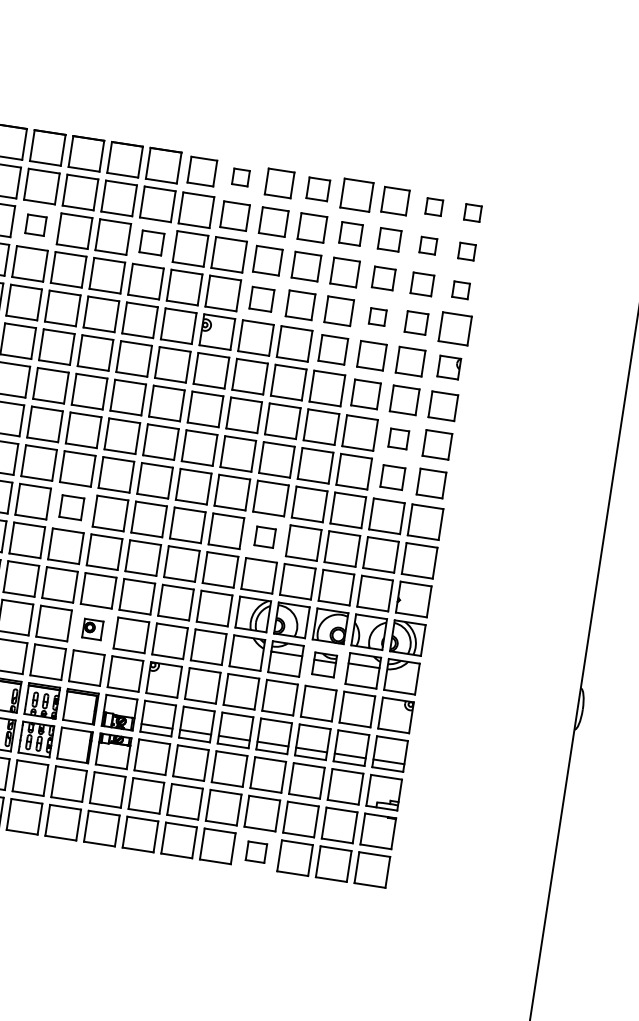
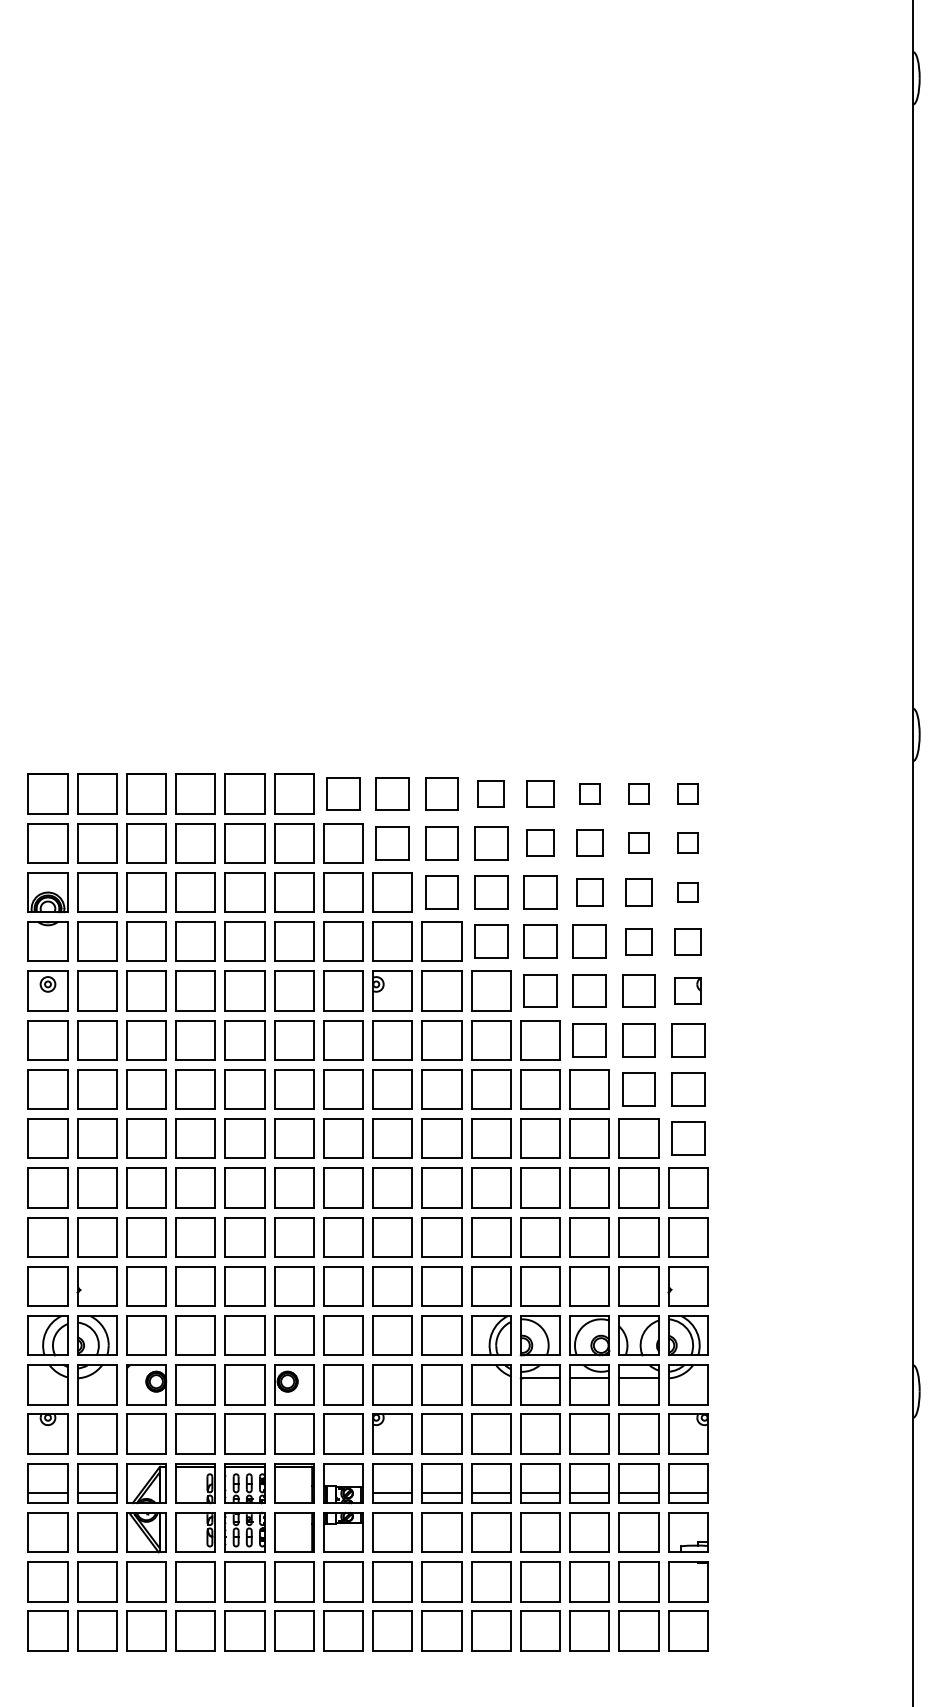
part: (240, 177) -> (392, 793), size x1.67
part: (357, 194) -> (540, 793), size x0.71
part: (395, 200) -> (589, 793), size x0.62
part: (35, 225) -> (146, 892), size x1.67
part: (152, 243) -> (294, 892), size x1.43
part: (261, 299) -> (441, 941), size x1.43
part: (377, 316) -> (589, 941), size x1.67
part: (454, 328) -> (687, 941), size x0.71
part: (398, 438) -> (638, 1089), size x1.43
part: (392, 477) -> (638, 1138), size x1.43
part: (71, 507) -> (244, 1237), size x1.43
part: (265, 537) -> (491, 1237), size x1.67
part: (93, 629) -> (294, 1384), size x1.67
part: (324, 664) -> (589, 1384), size x1.43
part: (256, 851) -> (540, 1630), size x1.67

